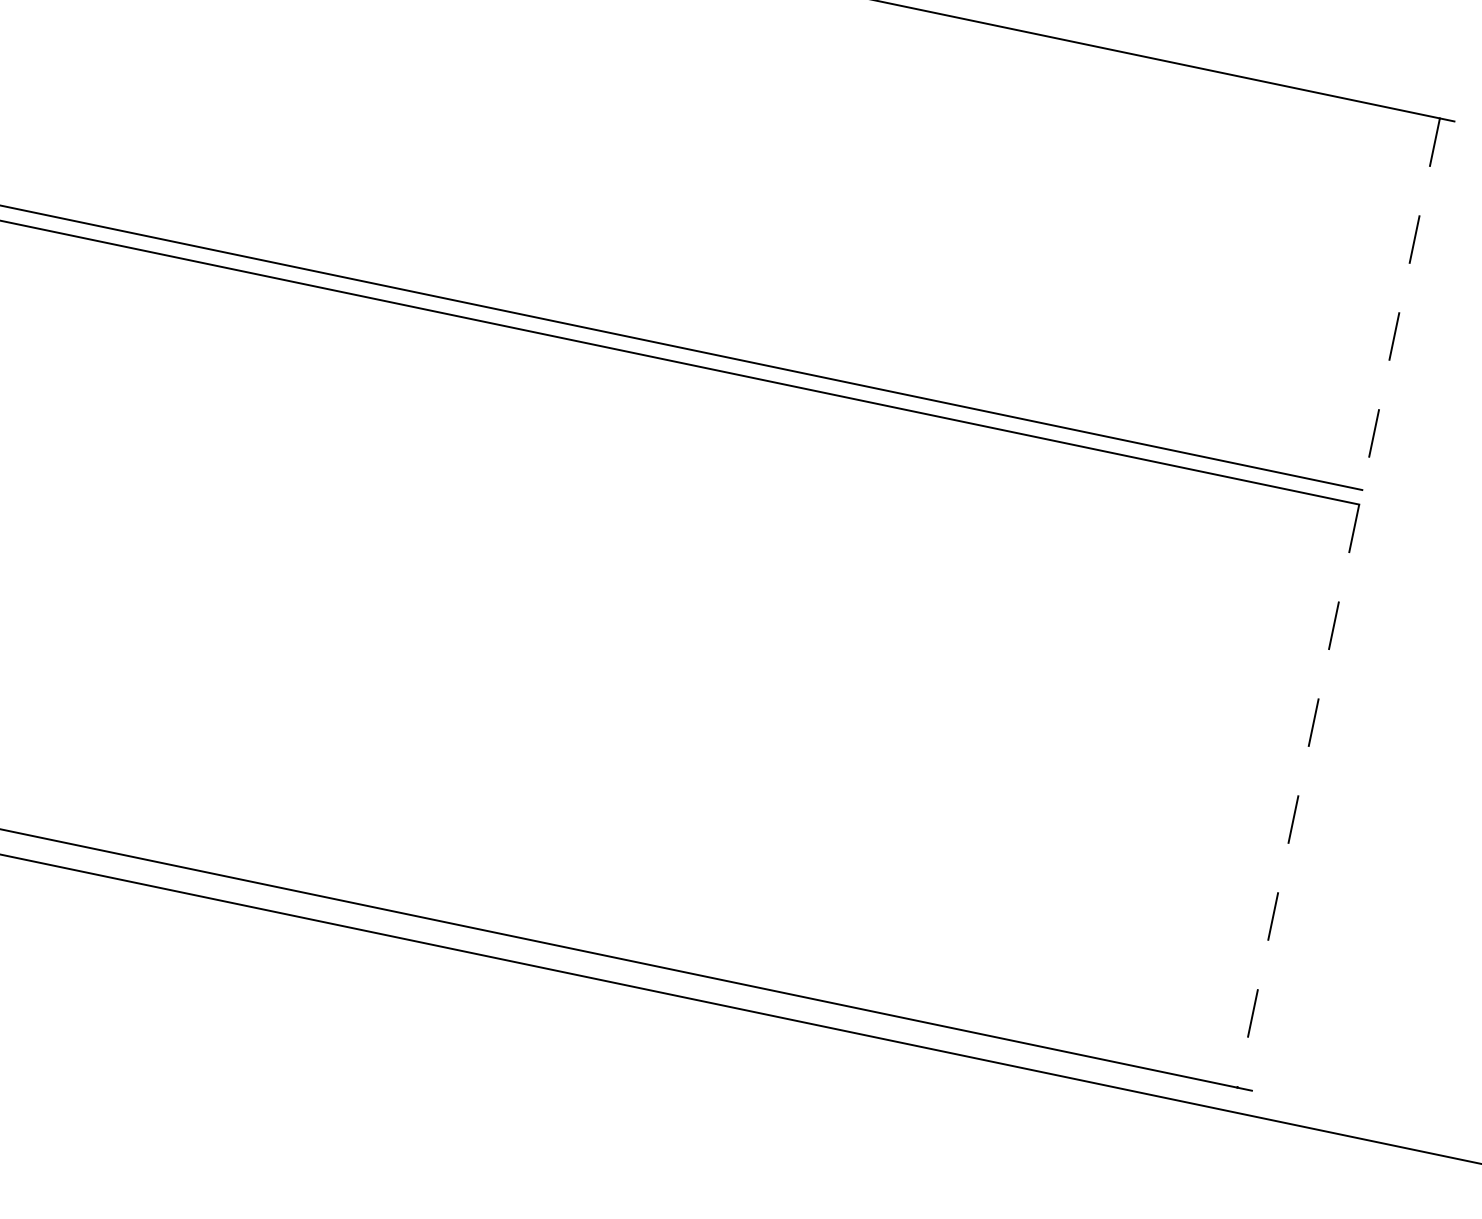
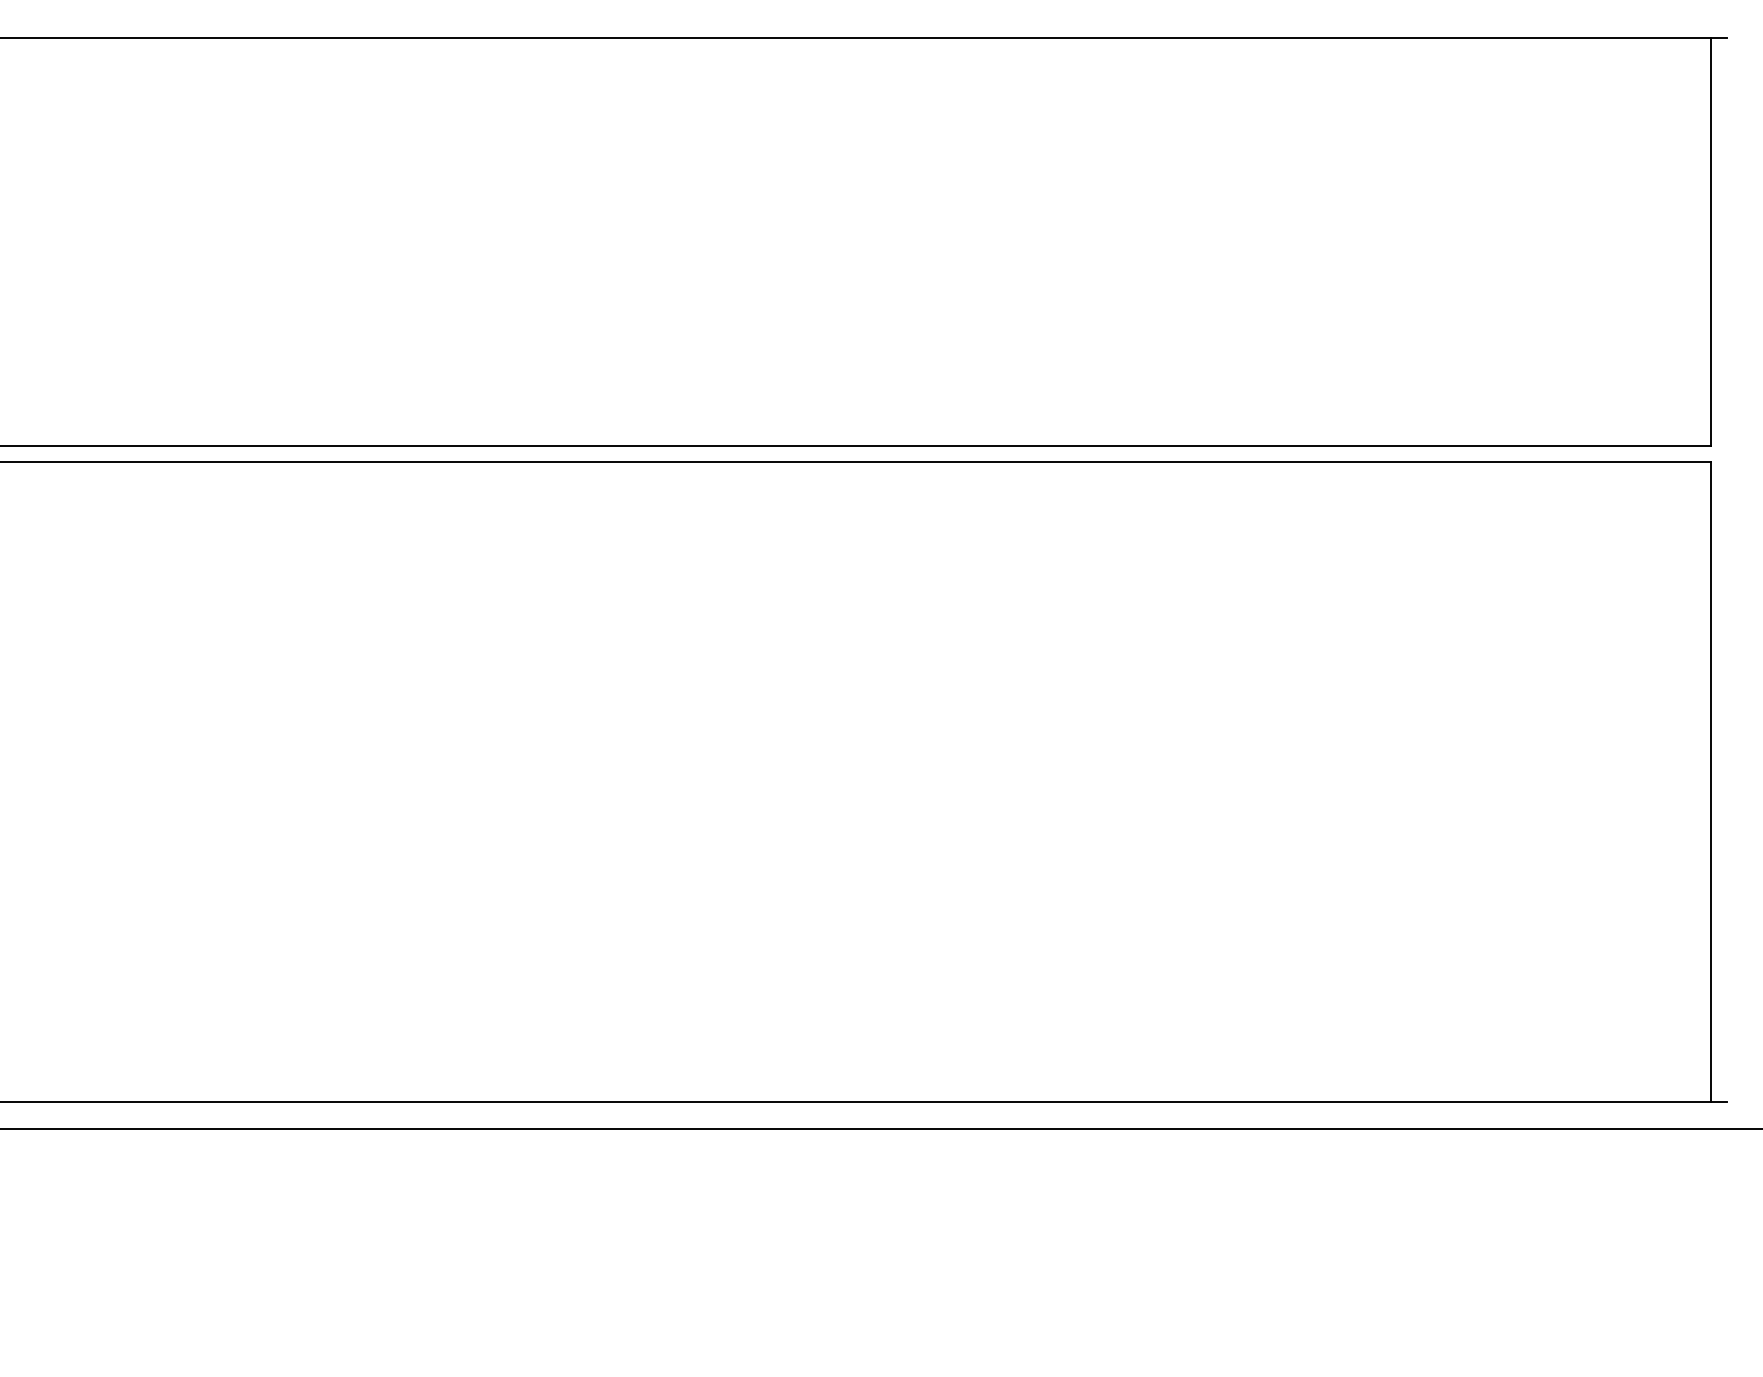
line: (1401, 304) -> (1711, 242), dashed -> solid
line: (1298, 796) -> (1711, 782), dashed -> solid

